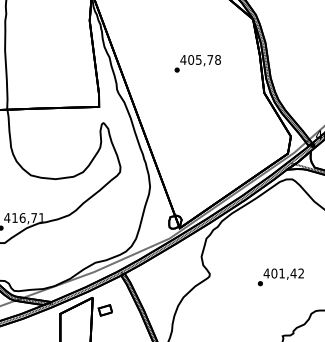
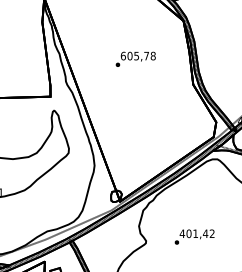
text: (183, 59) -> (123, 55), 405,78 -> 605,78
text: (280, 277) -> (194, 237), moved

